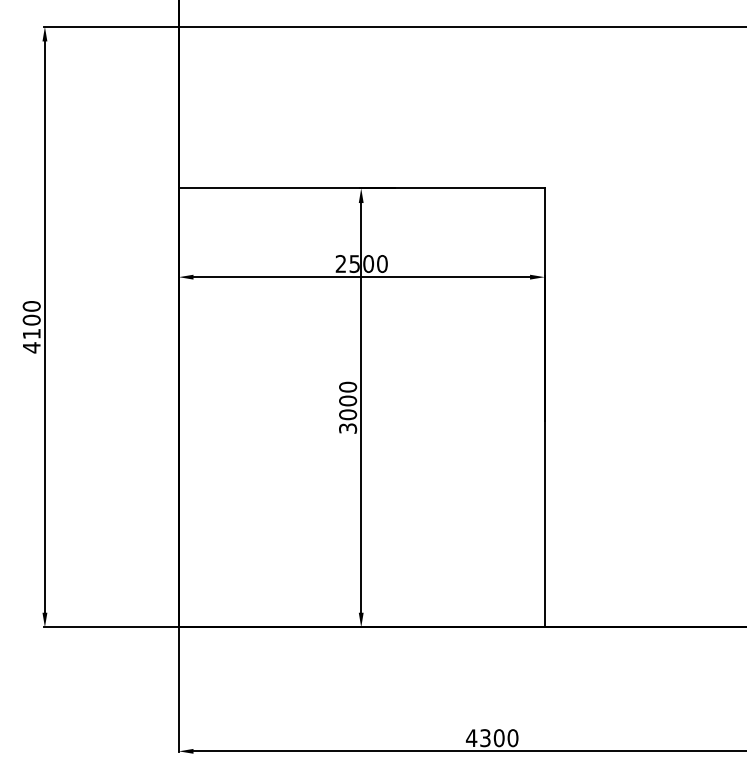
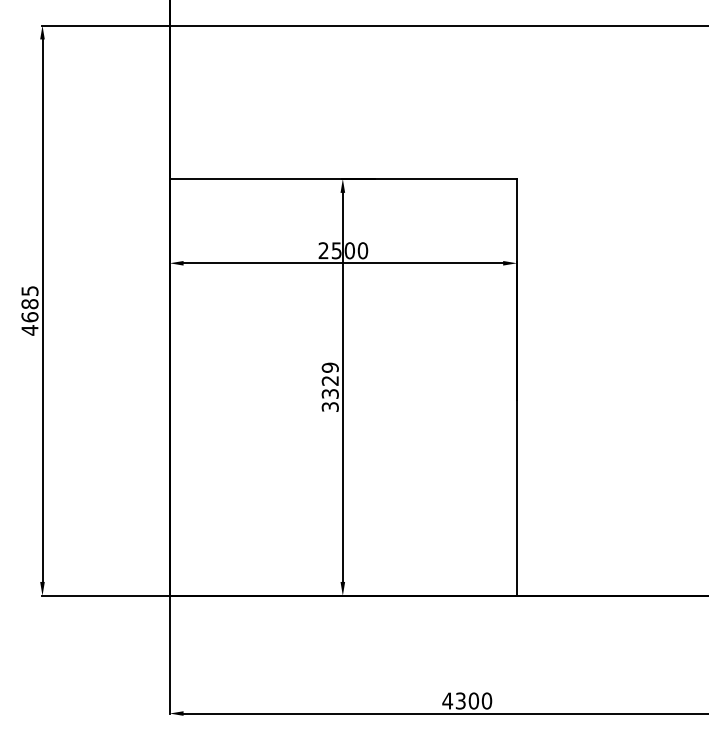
text: (31, 320) -> (29, 304), 4100 -> 4685
text: (347, 400) -> (329, 380), 3000 -> 3329

